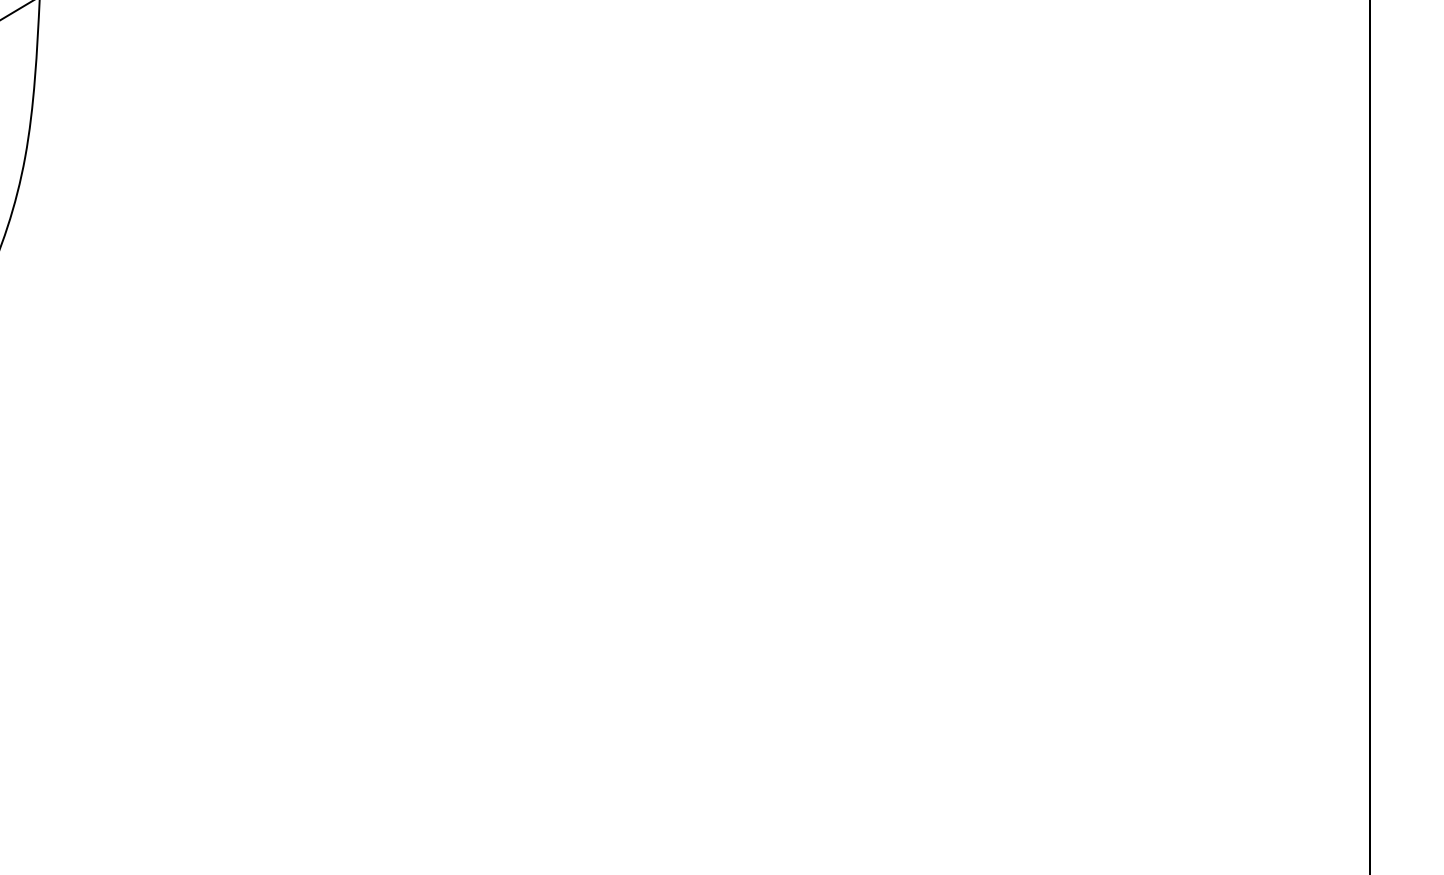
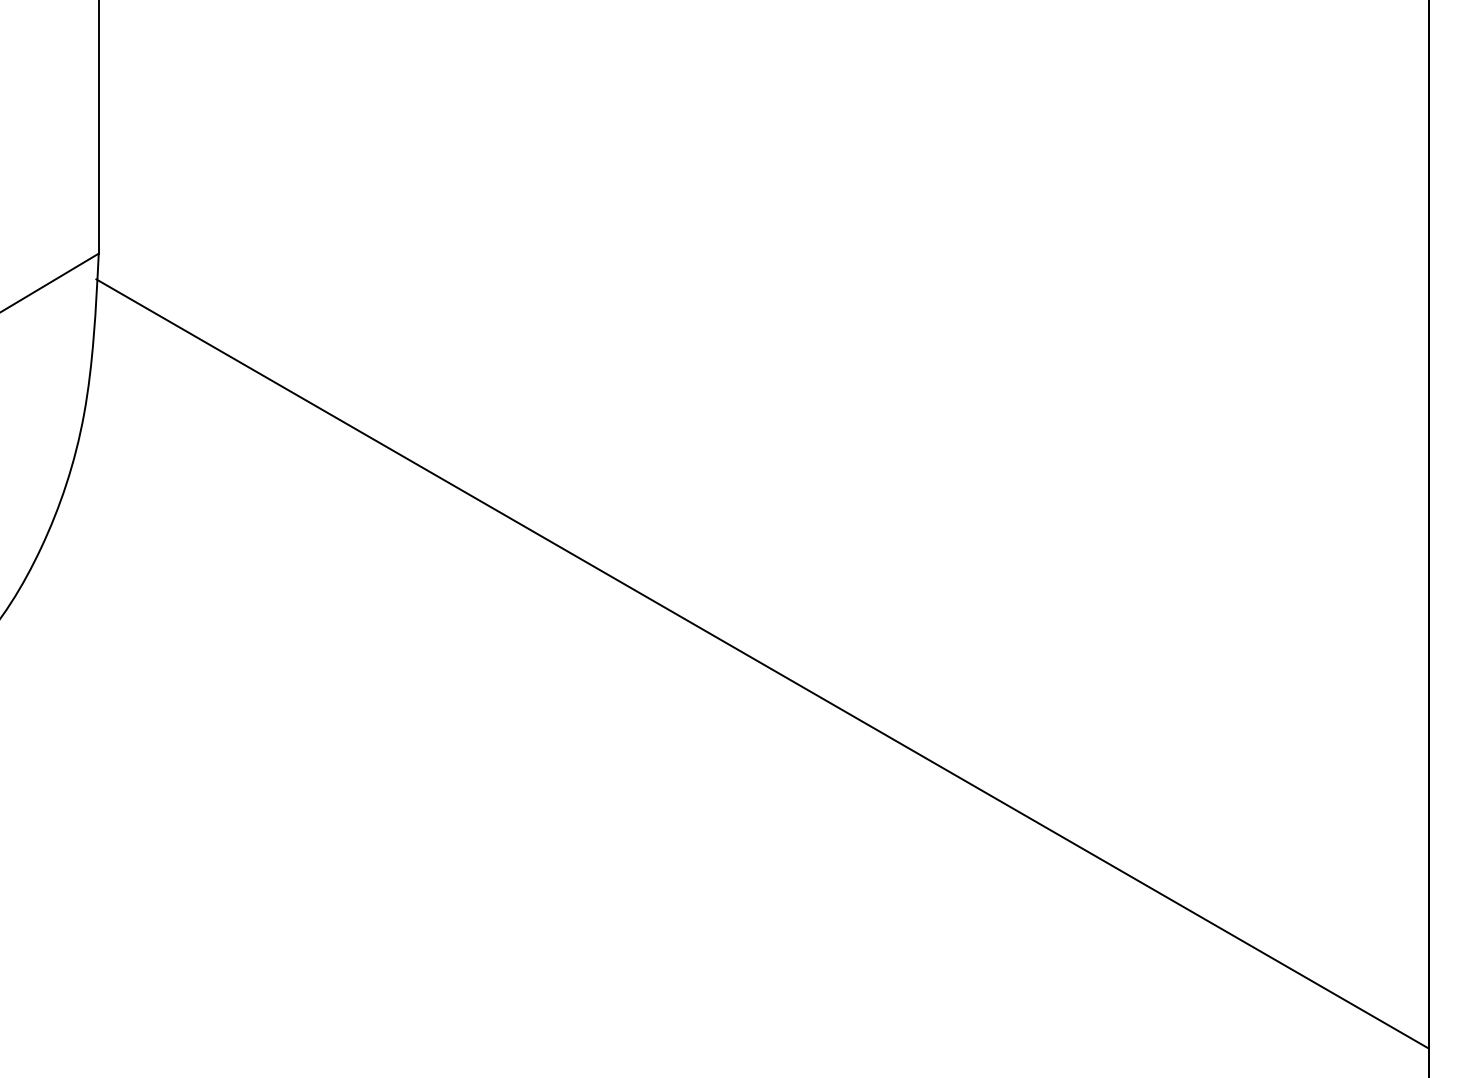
line: (703, 406) -> (762, 663), added

